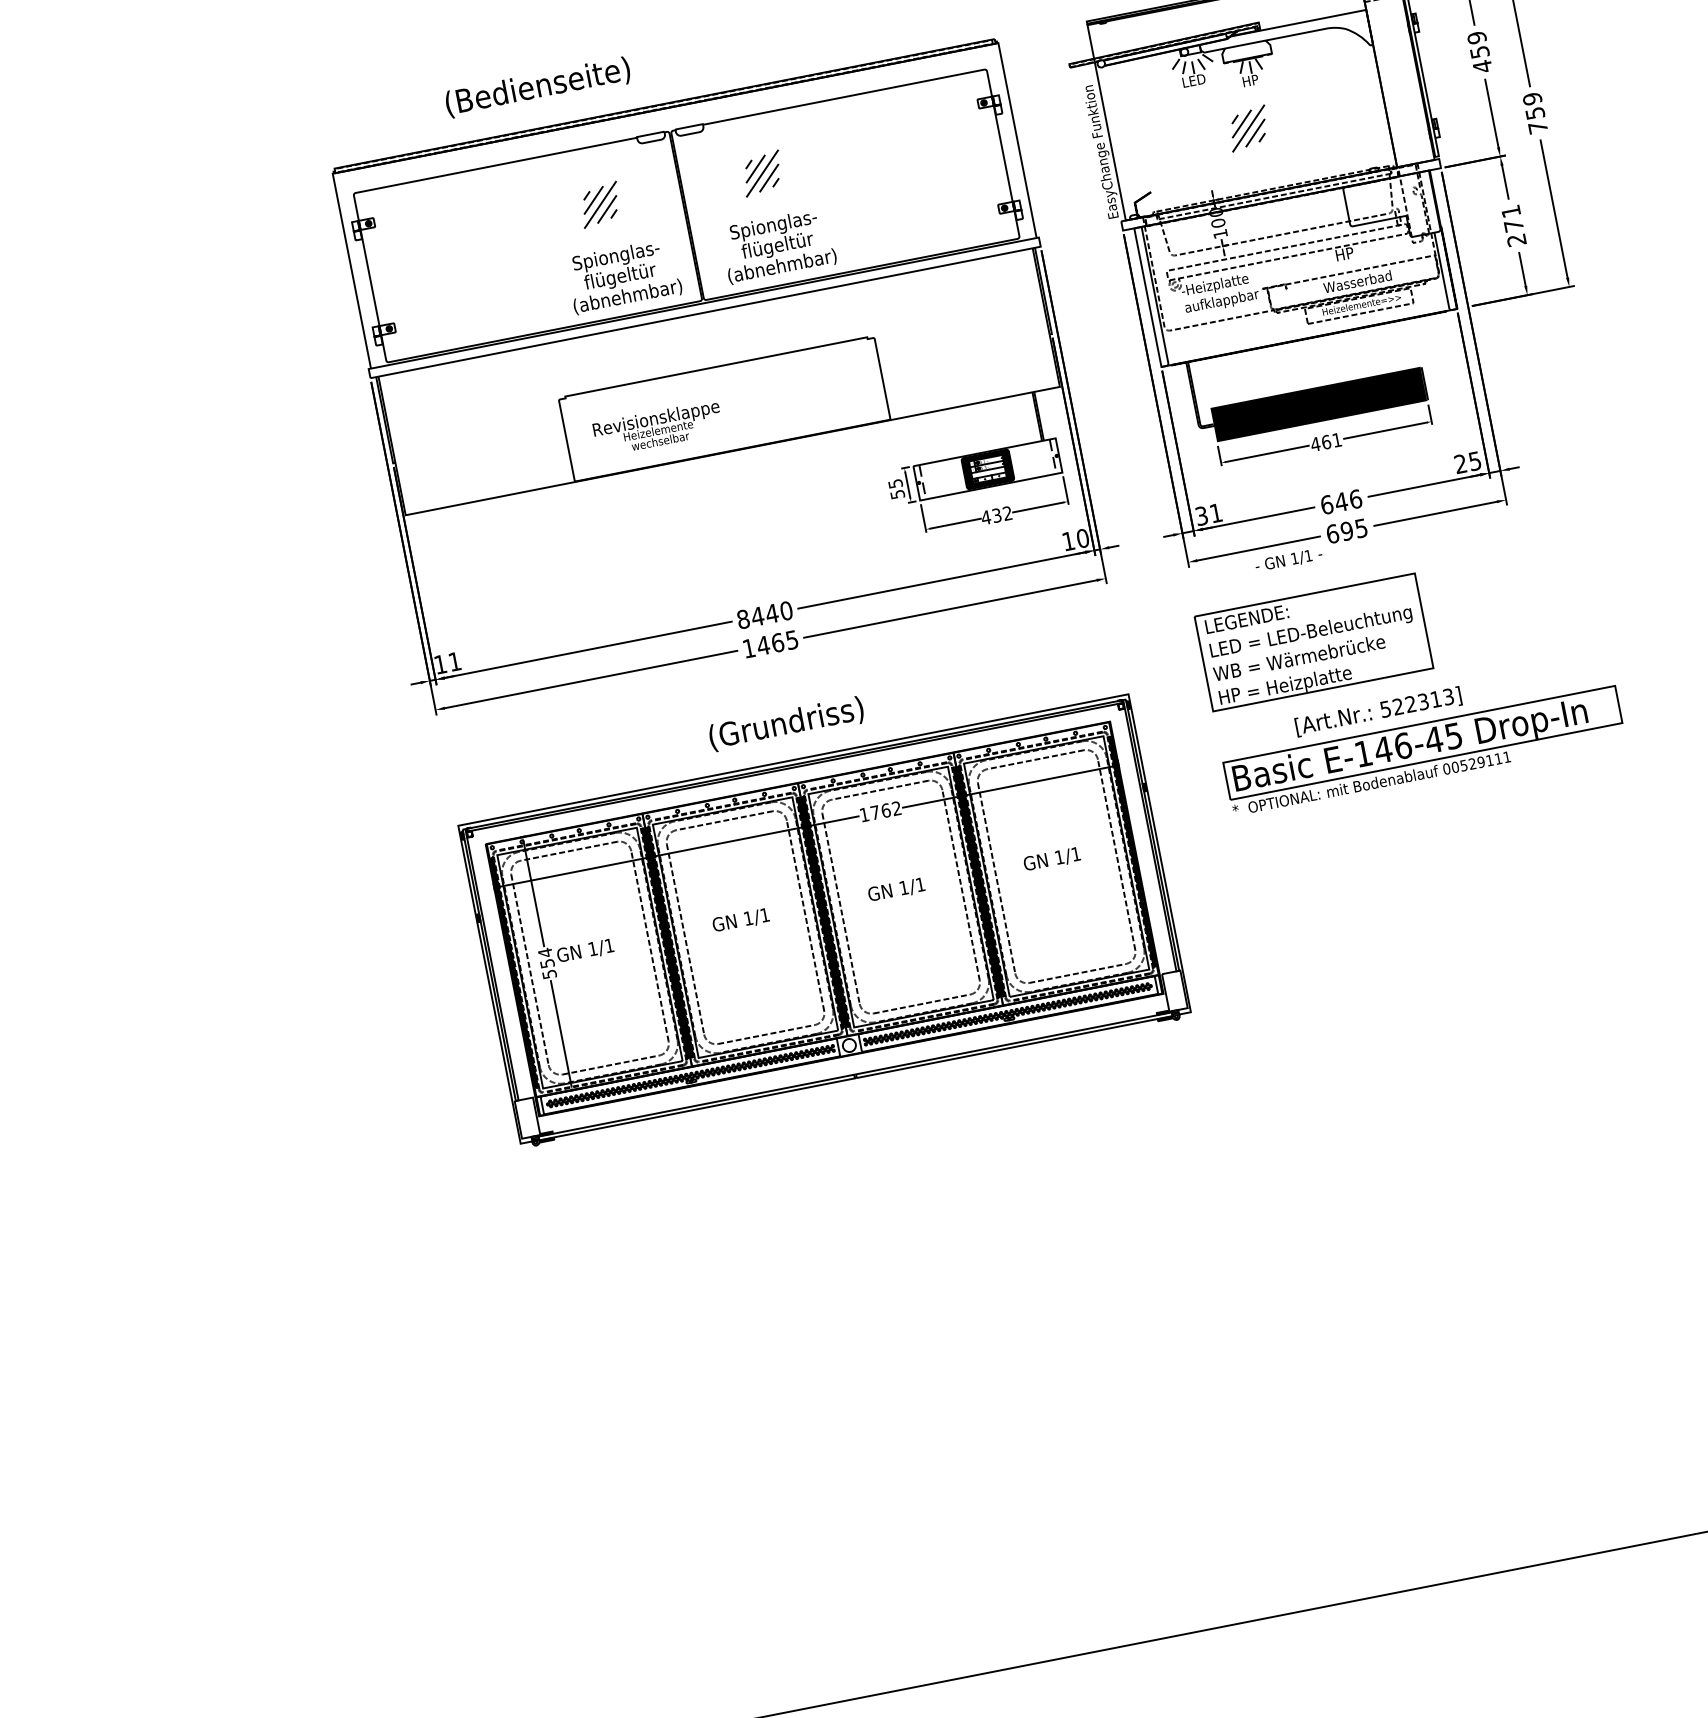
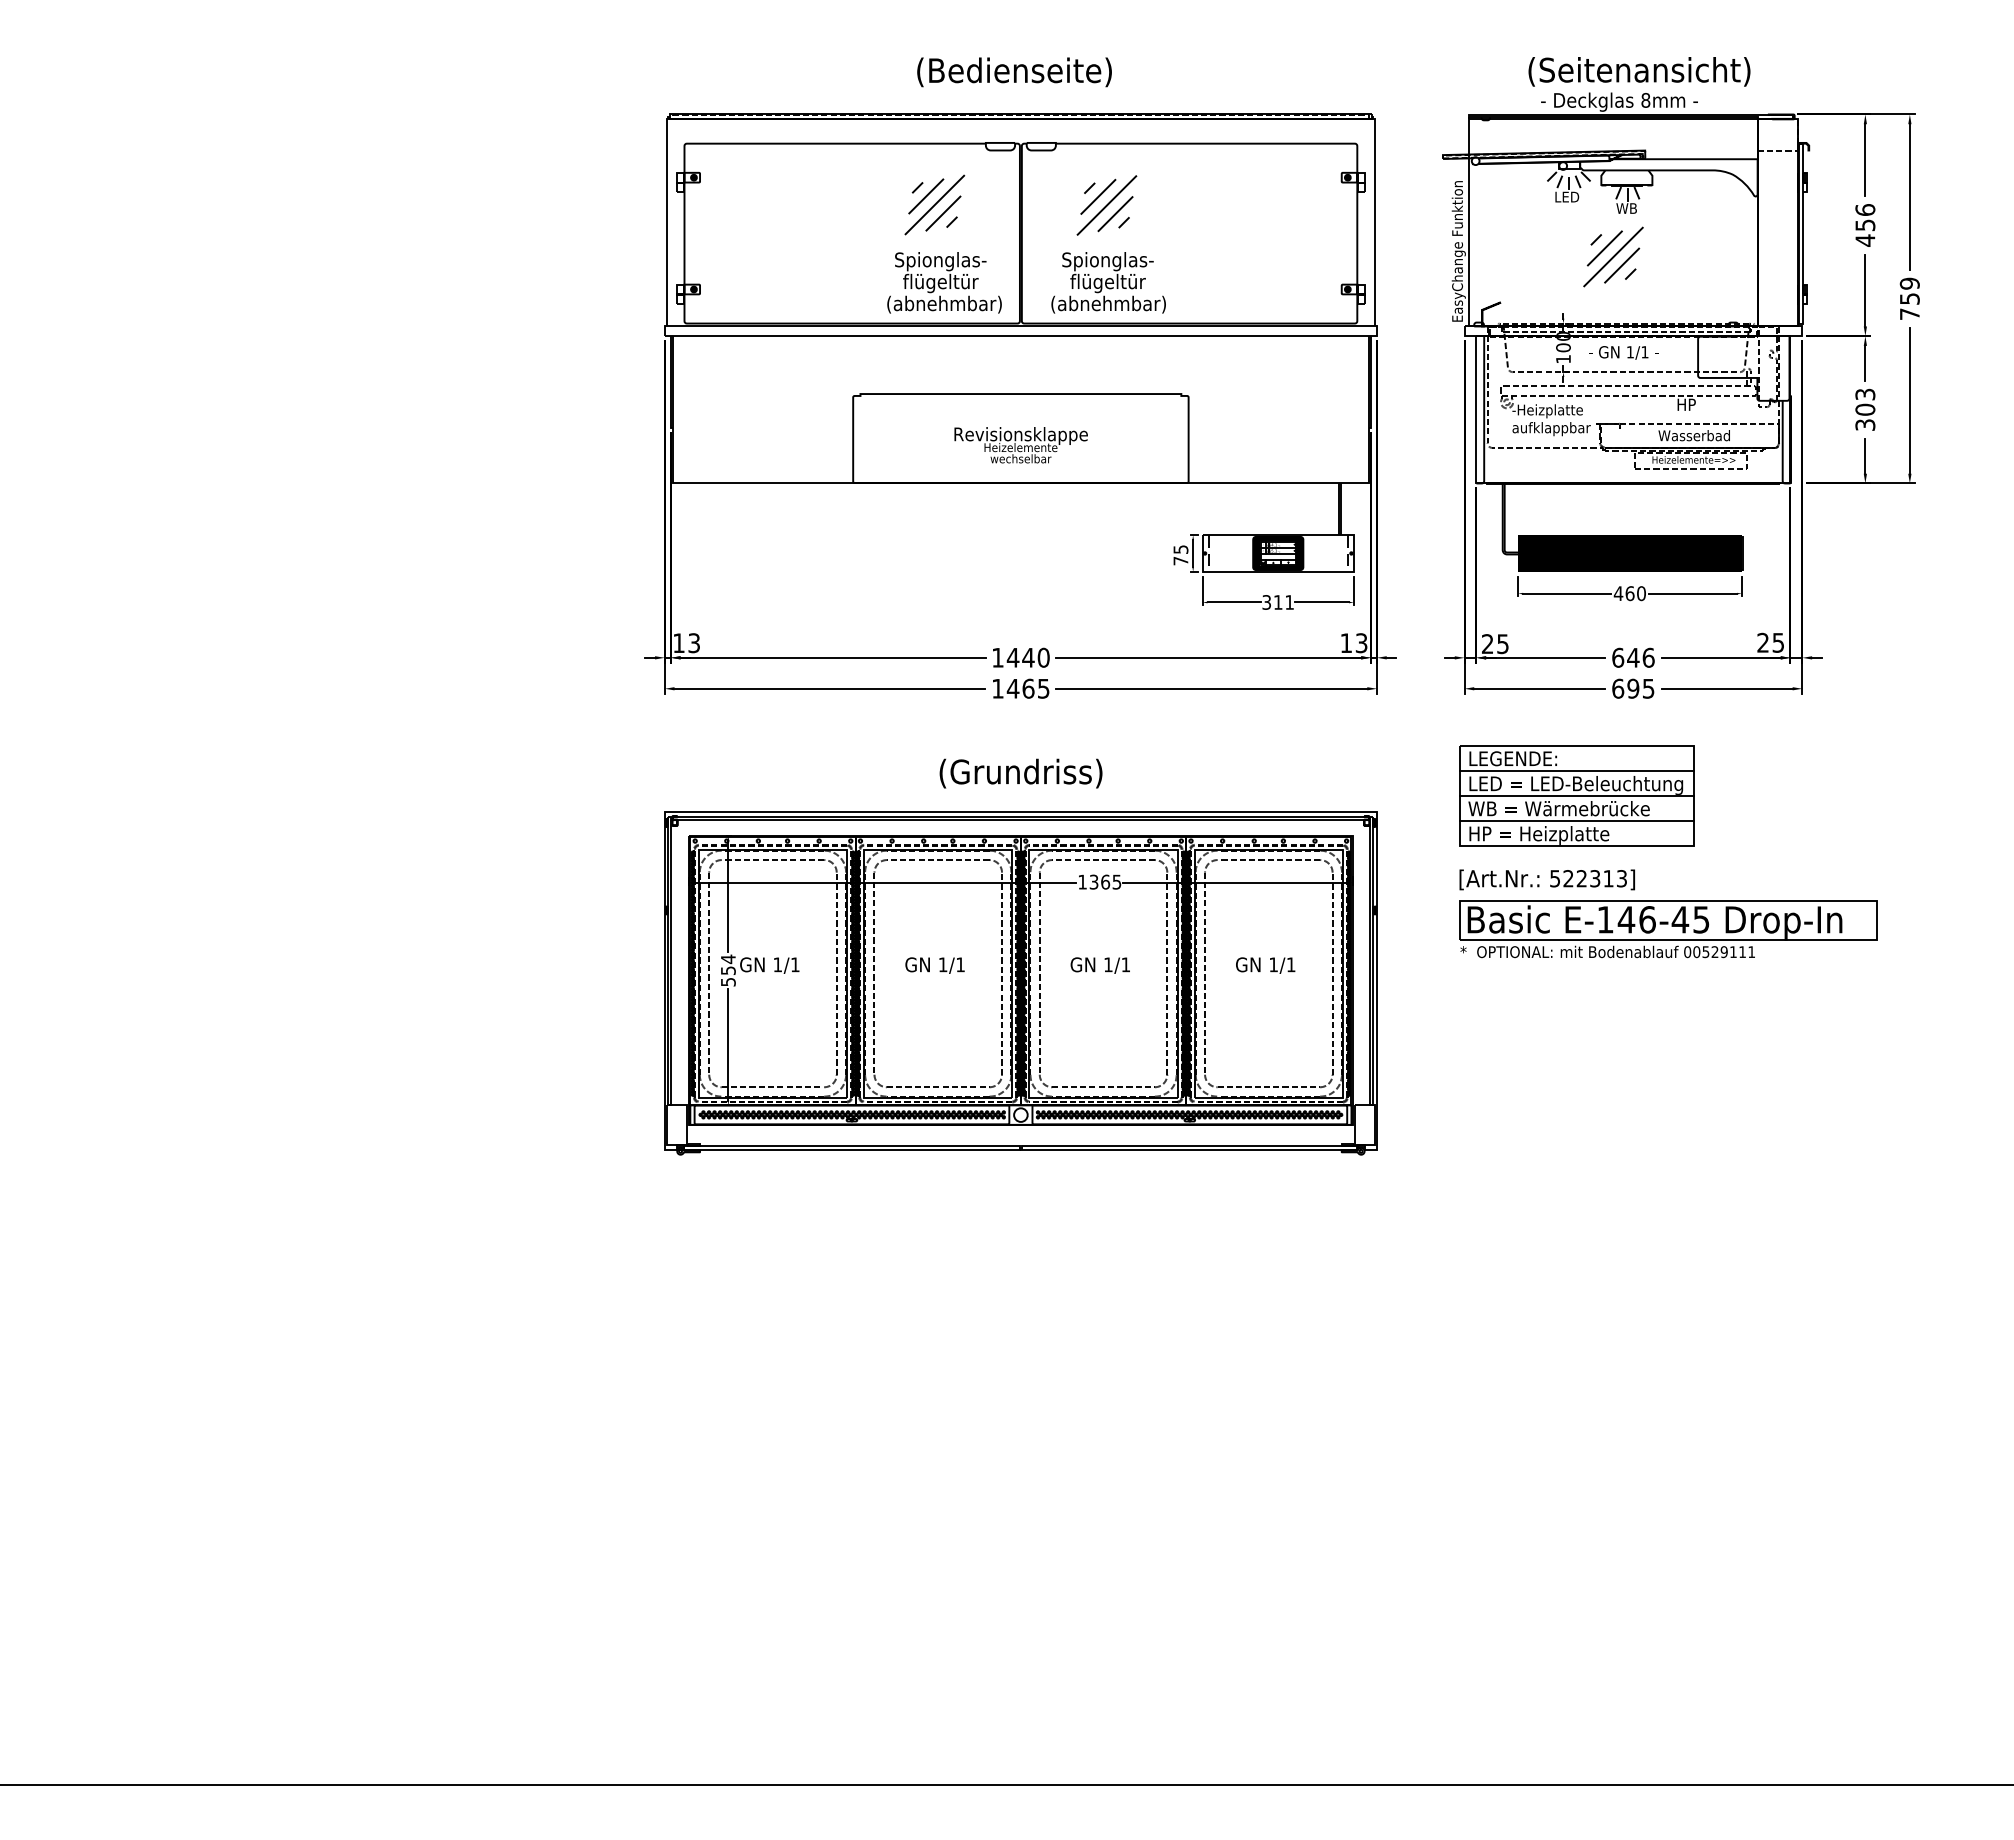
text: (1477, 38) -> (1865, 210), 459 -> 456
text: (1251, 80) -> (1626, 208), HP -> WB
text: (537, 87) -> (1014, 72), moved
part: (1248, 128) -> (1613, 256), size x1.43
part: (762, 173) -> (1106, 205), size x1.43
part: (599, 204) -> (934, 204), size x1.43
text: (1513, 225) -> (1865, 409), 271 -> 303
text: (657, 428) -> (1020, 445), moved
text: (1337, 440) -> (1641, 593), 461 -> 460
text: (897, 495) -> (1180, 561), 55 -> 75
text: (1209, 514) -> (1495, 644), 31 -> 25
text: (996, 515) -> (1277, 602), 432 -> 311
text: (1082, 538) -> (1361, 643), 10 -> 13
text: (1288, 560) -> (1623, 352), moved
line: (1309, 618) -> (1577, 770), added
text: (742, 619) -> (997, 657), 8440 -> 1440
line: (1314, 641) -> (1577, 795), added
text: (454, 662) -> (693, 643), 11 -> 13
line: (1319, 666) -> (1577, 821), added
text: (1377, 711) -> (1546, 879), moved
text: (885, 810) -> (1105, 881), 1762 -> 1365

